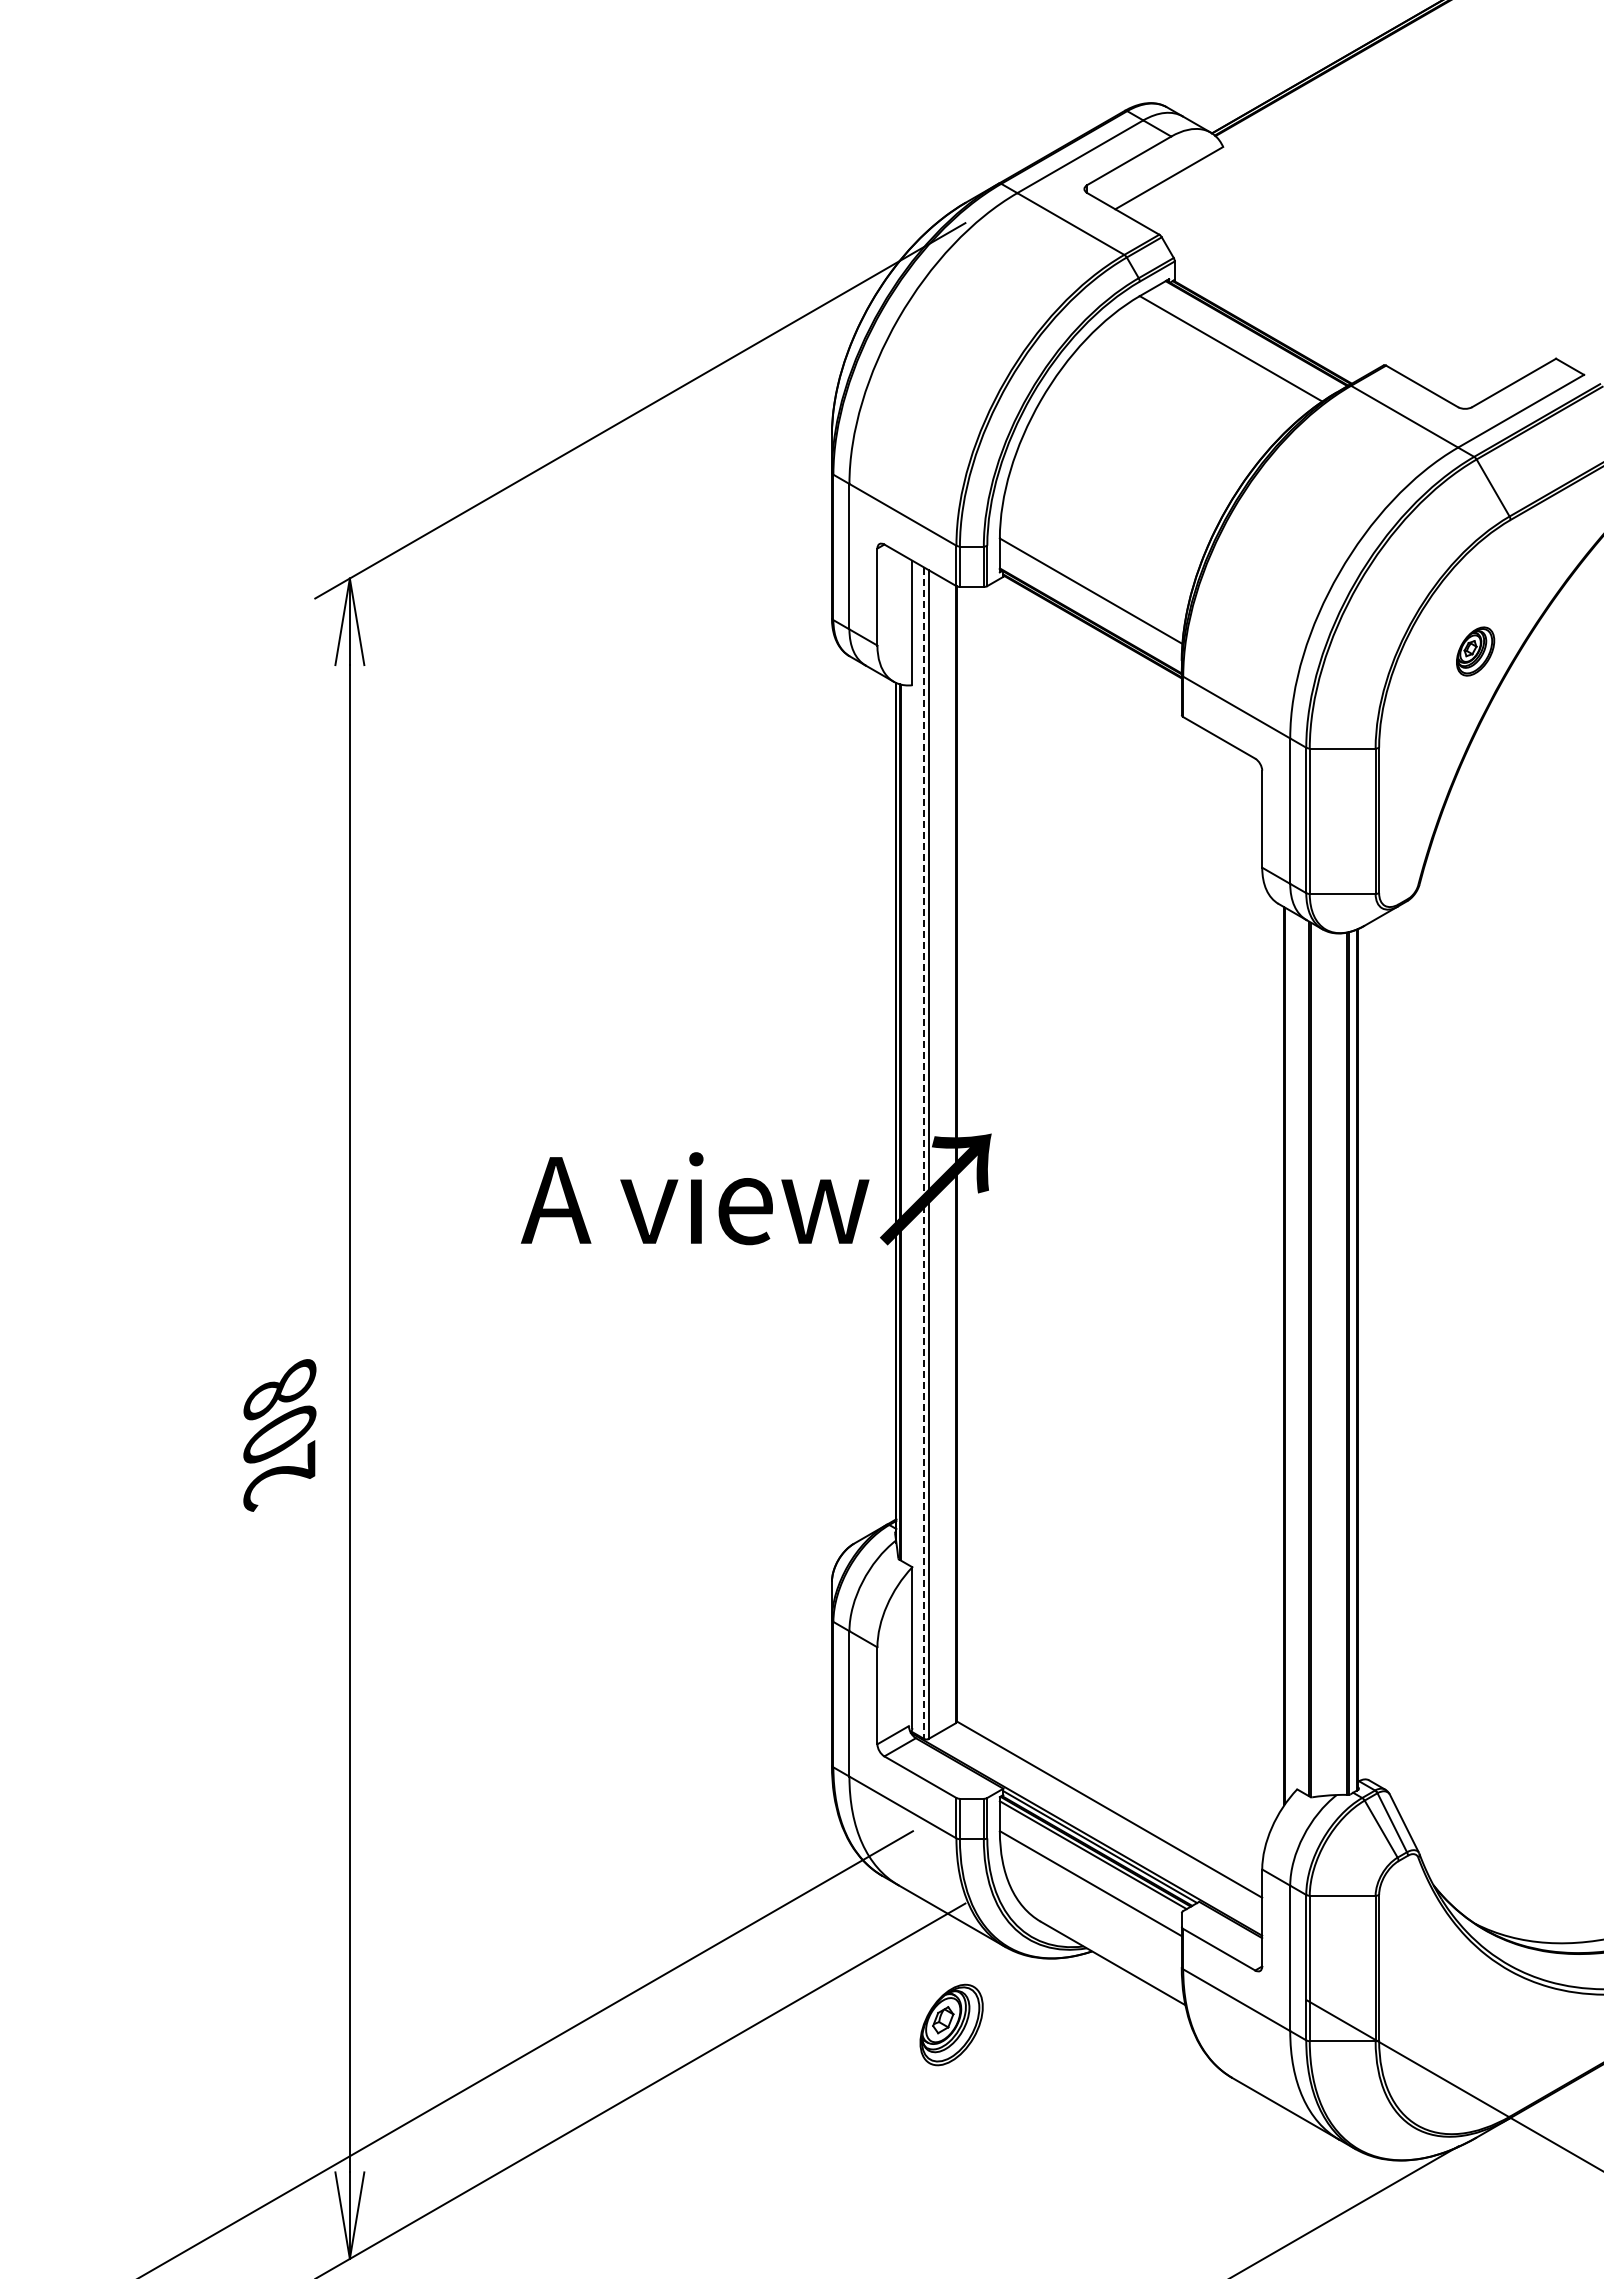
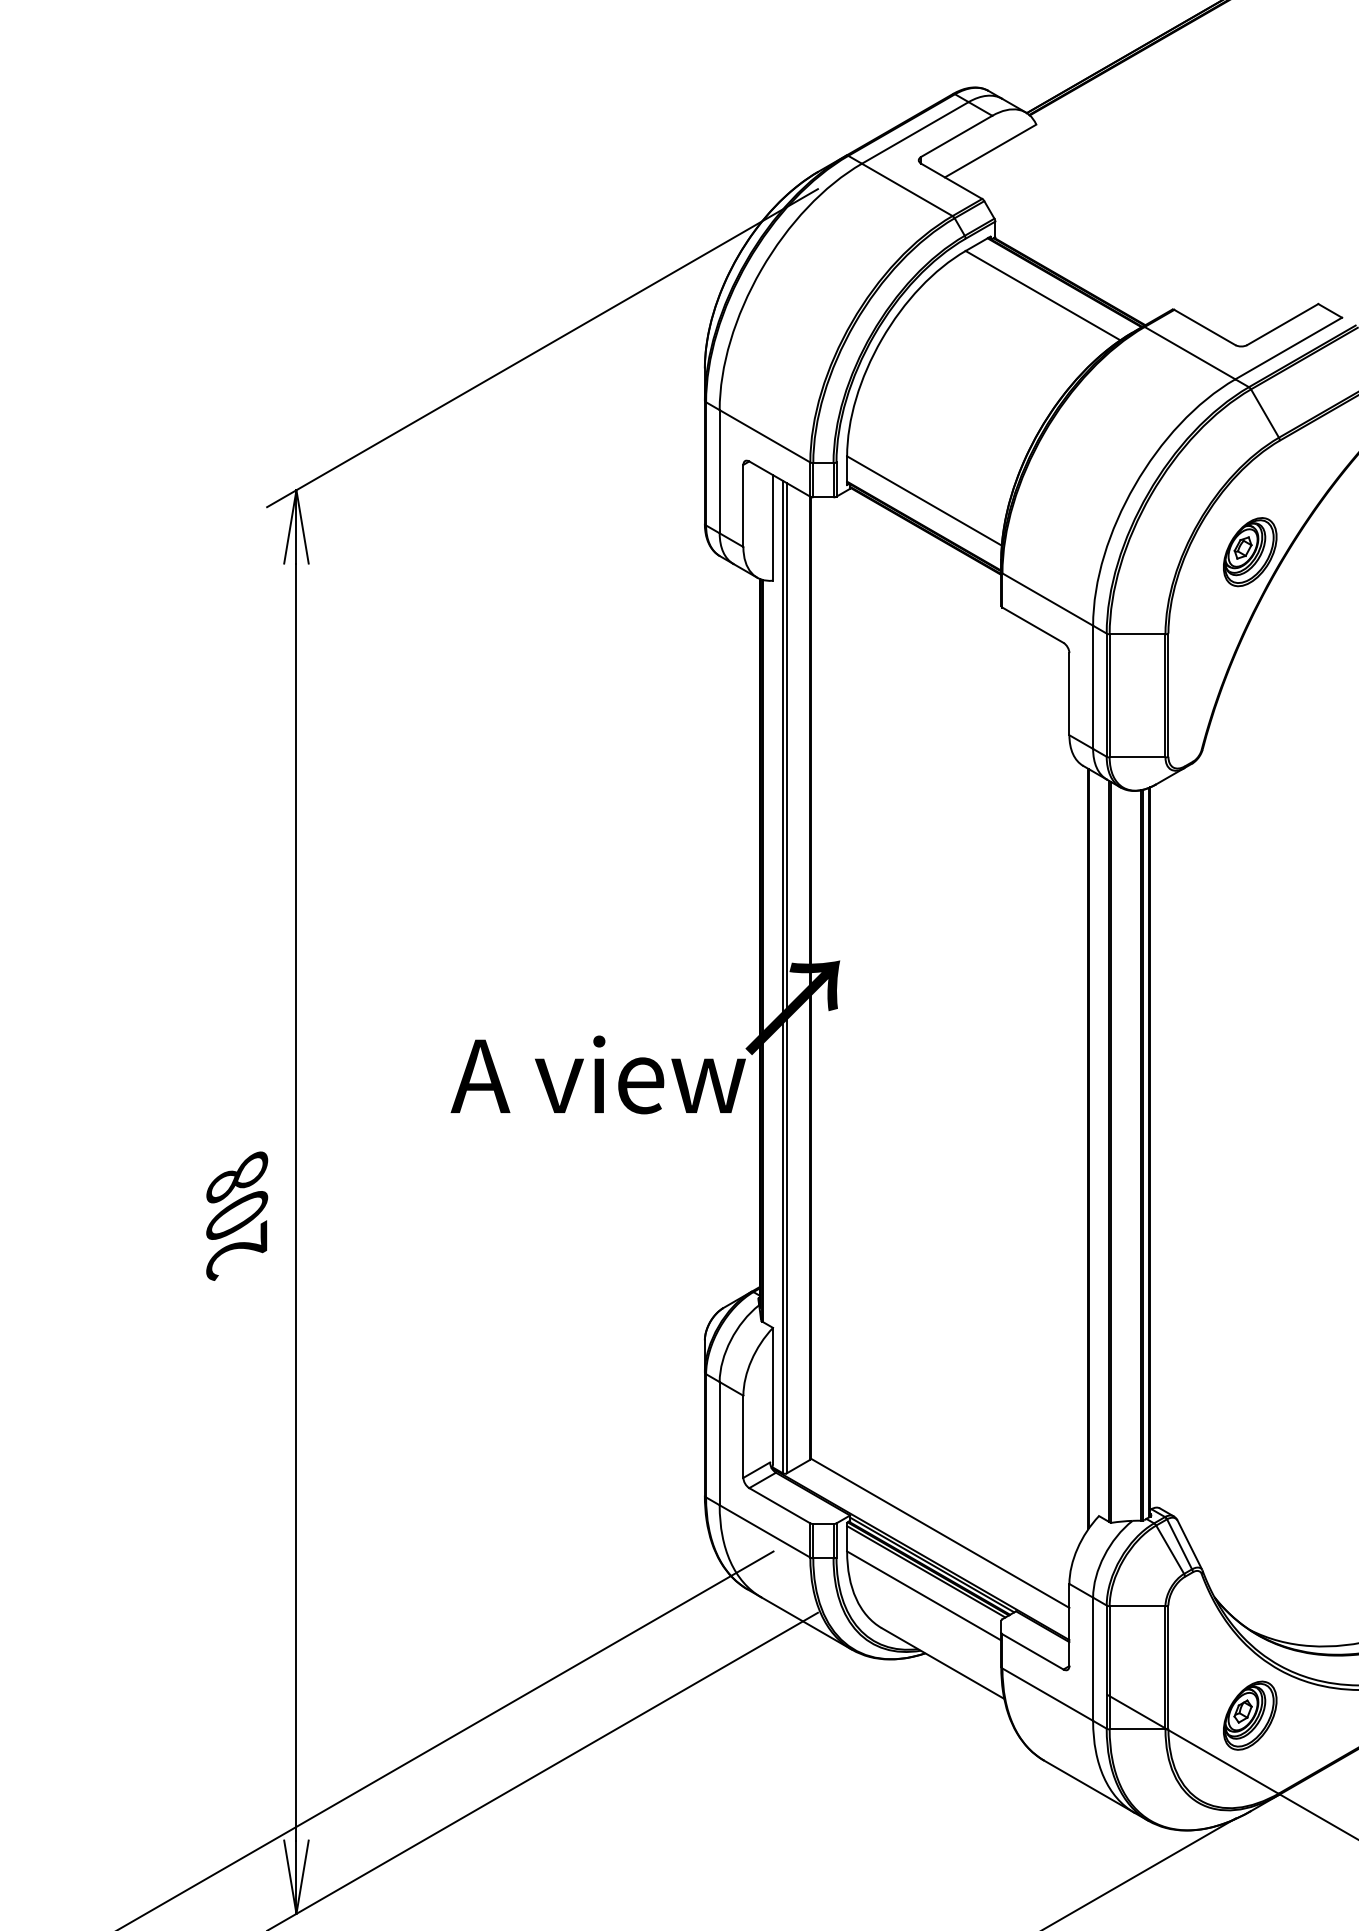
part: (1475, 651) -> (1250, 552), size x1.67
line: (924, 1153) -> (783, 977), dashed -> solid
text: (695, 1198) -> (598, 1074), moved
part: (951, 2024) -> (1250, 1715), moved

